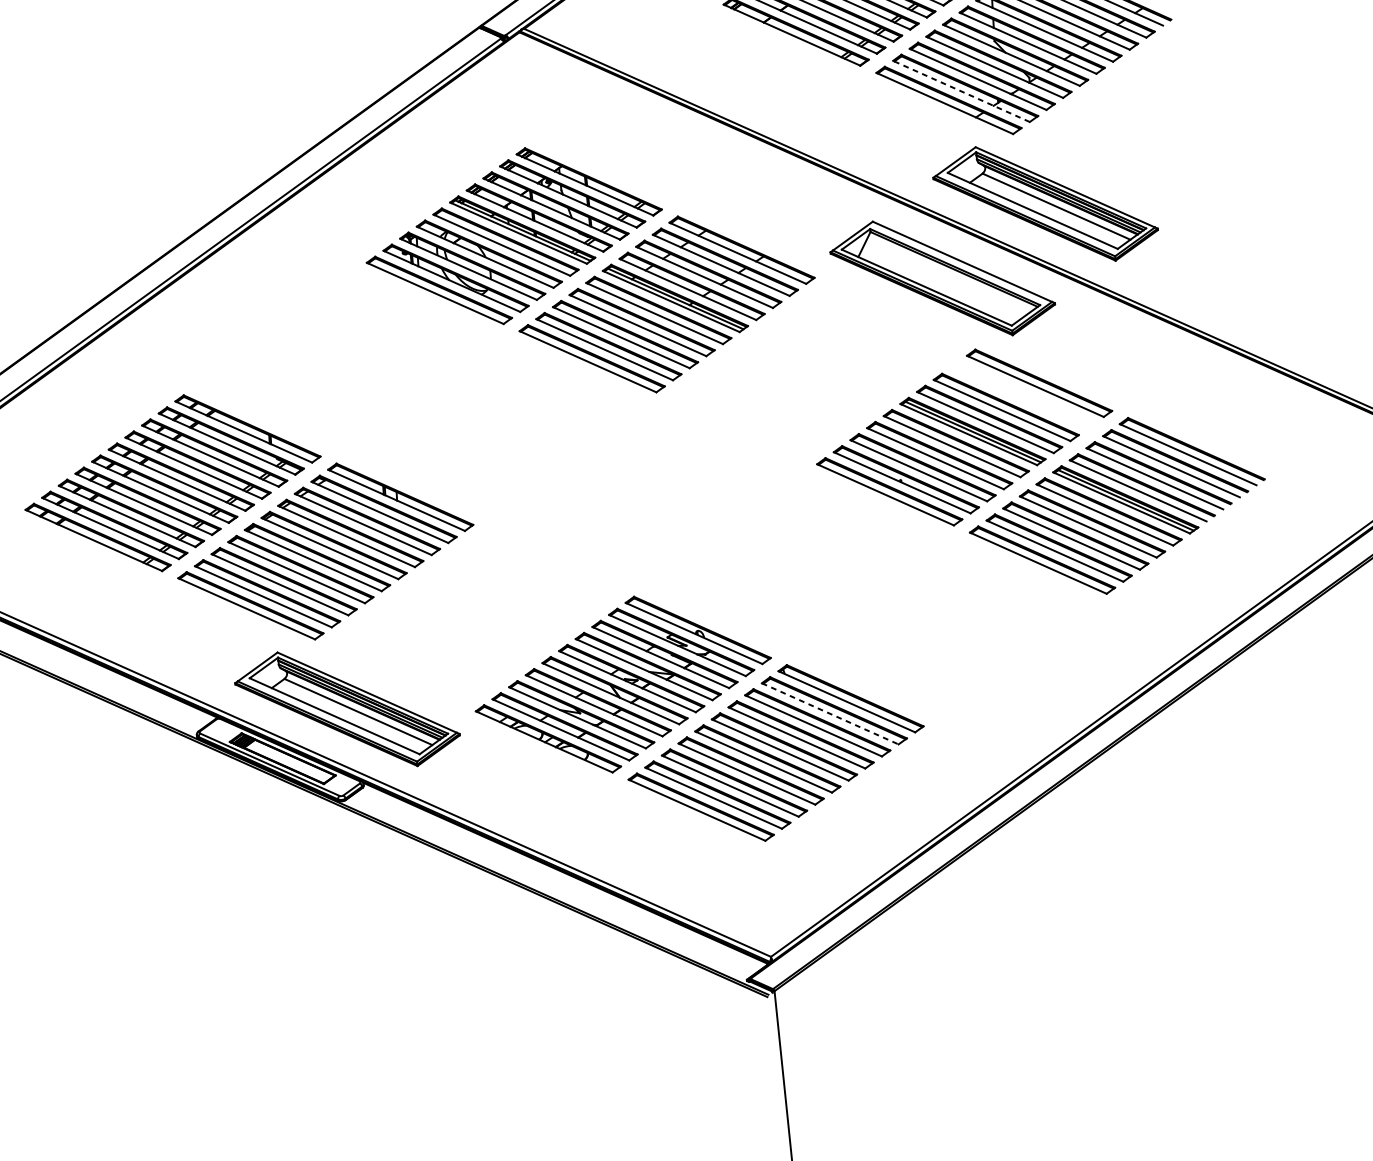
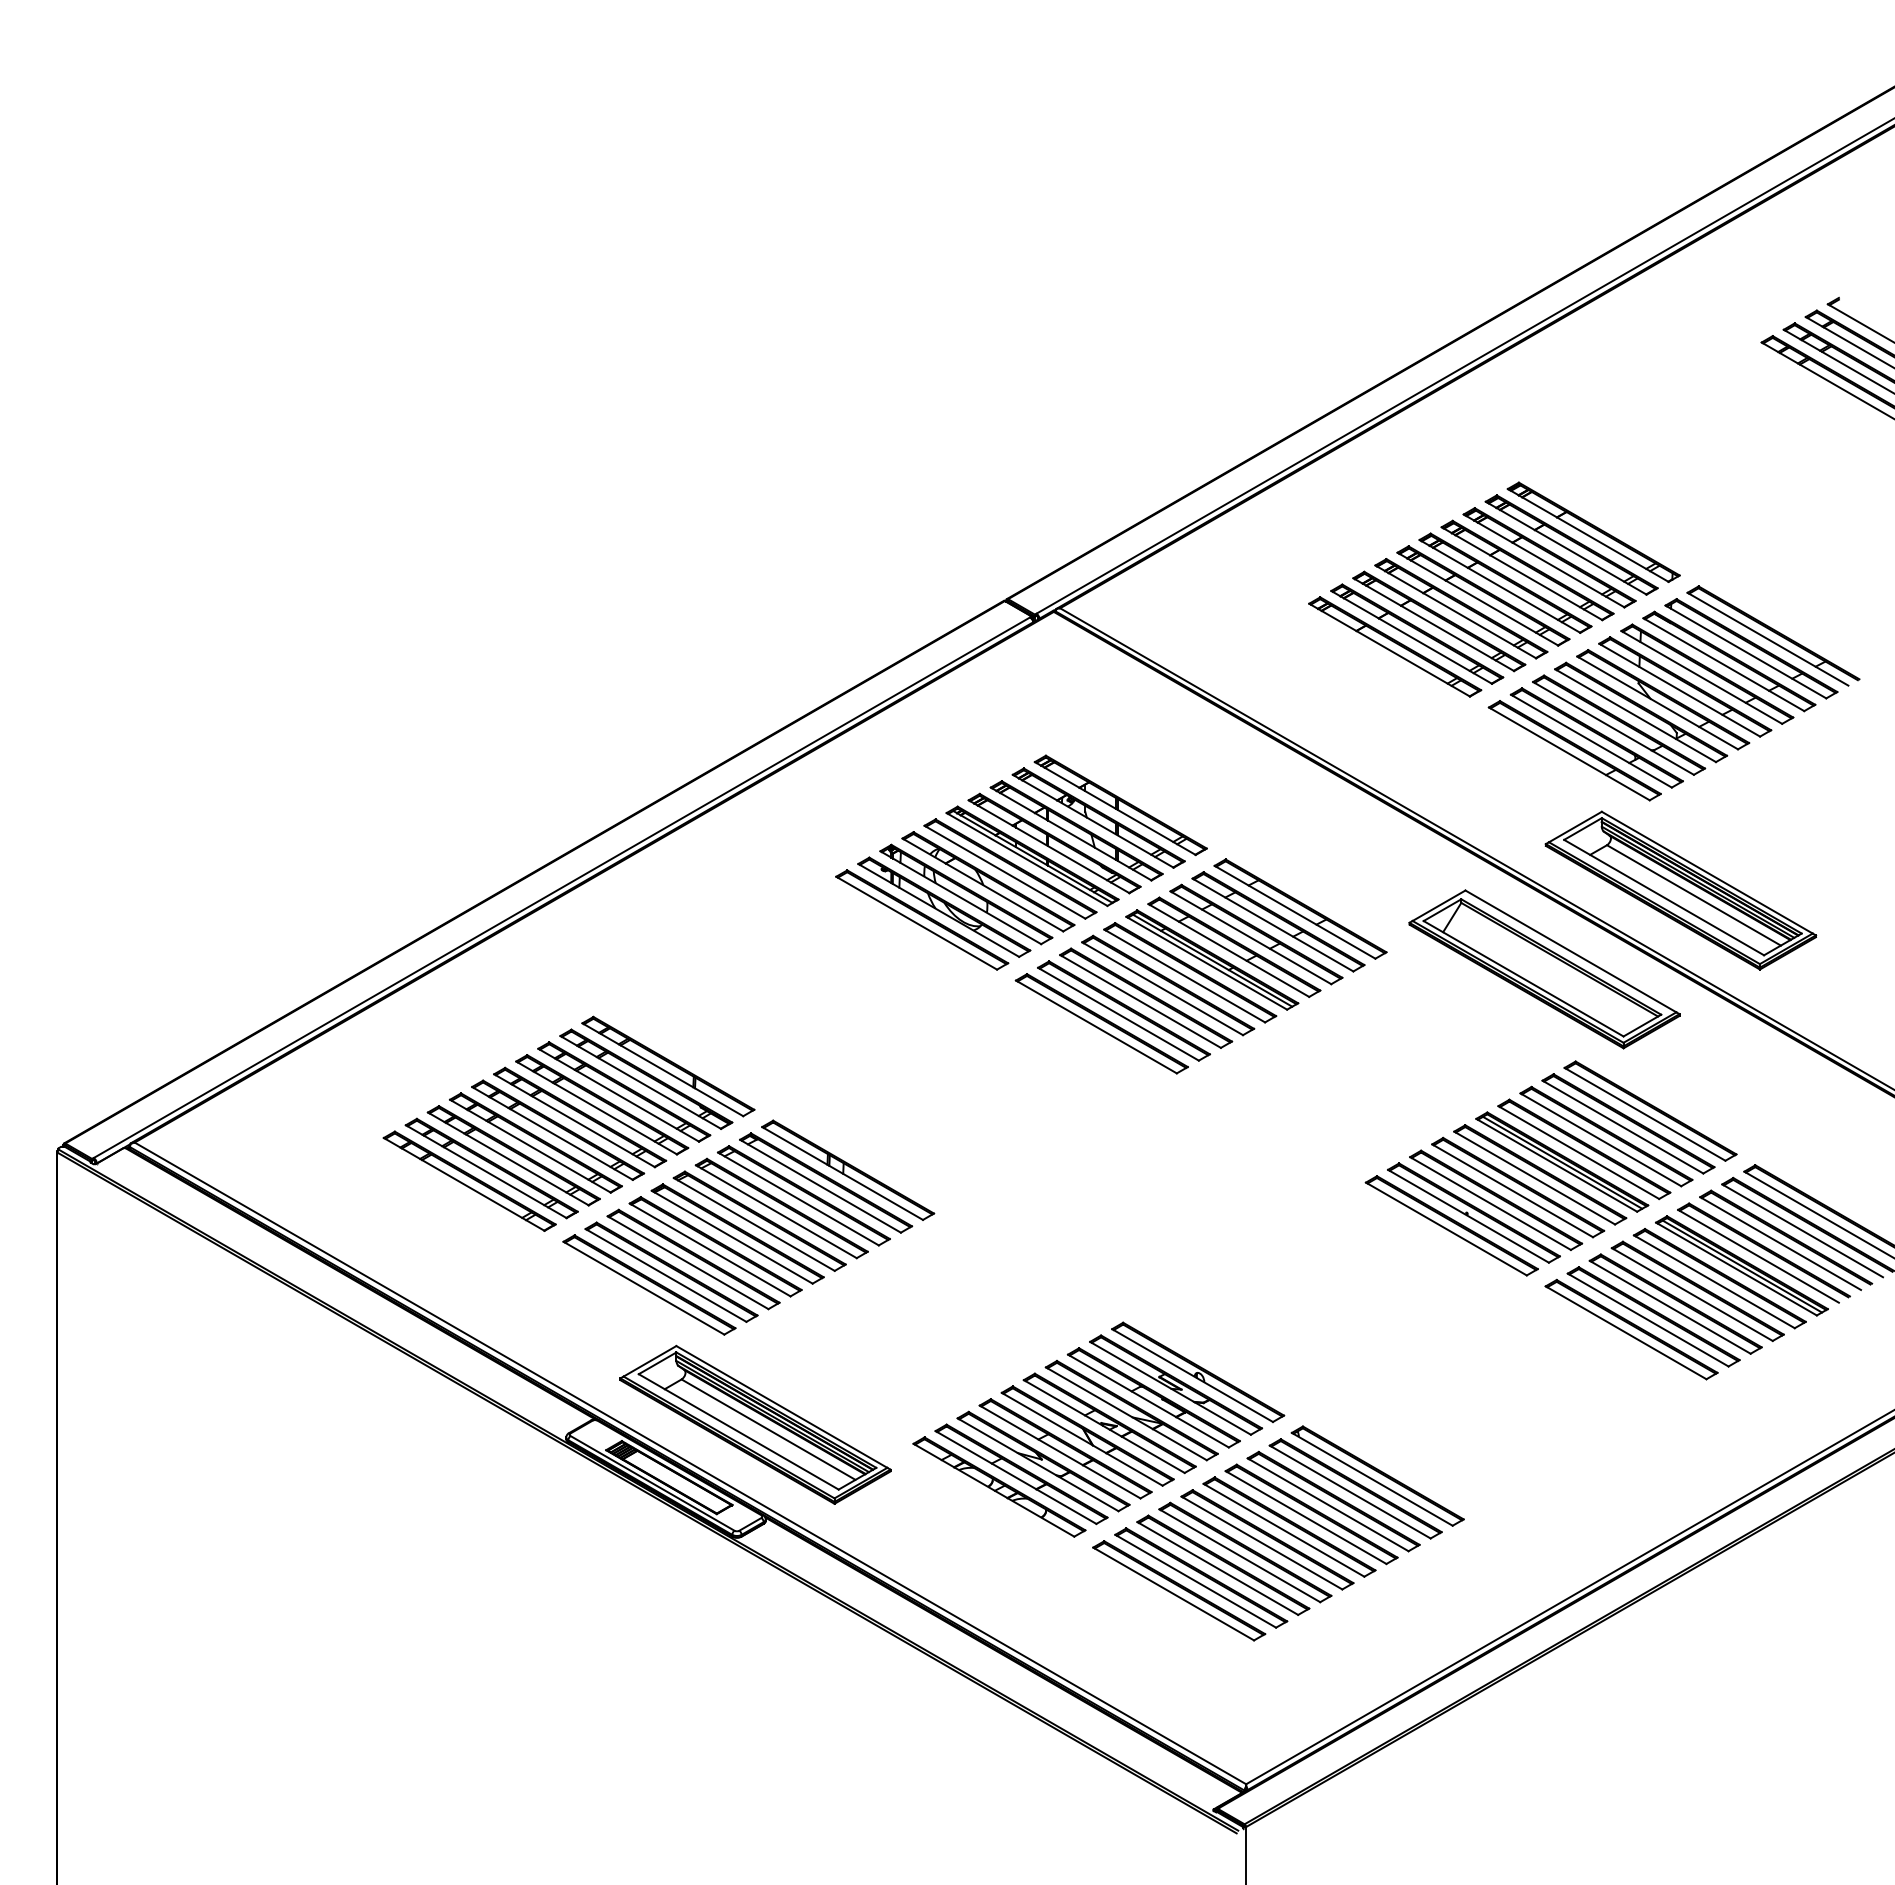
line: (961, 91) -> (1591, 741), dashed -> solid
part: (1022, 395) -> (1628, 1123), added
line: (830, 714) -> (1350, 1492), dashed -> solid

